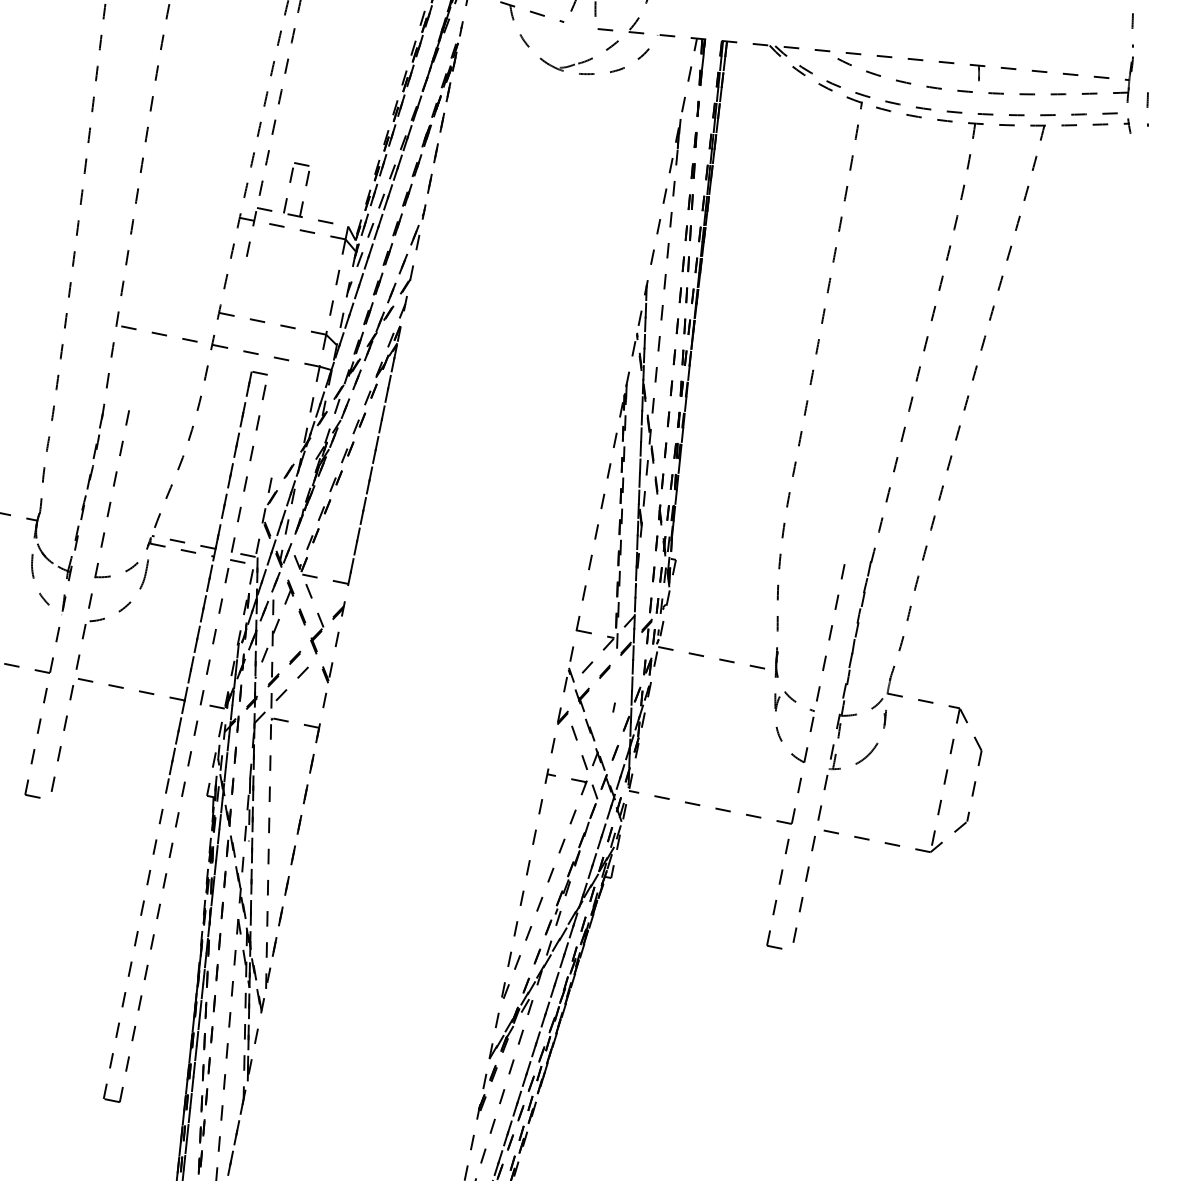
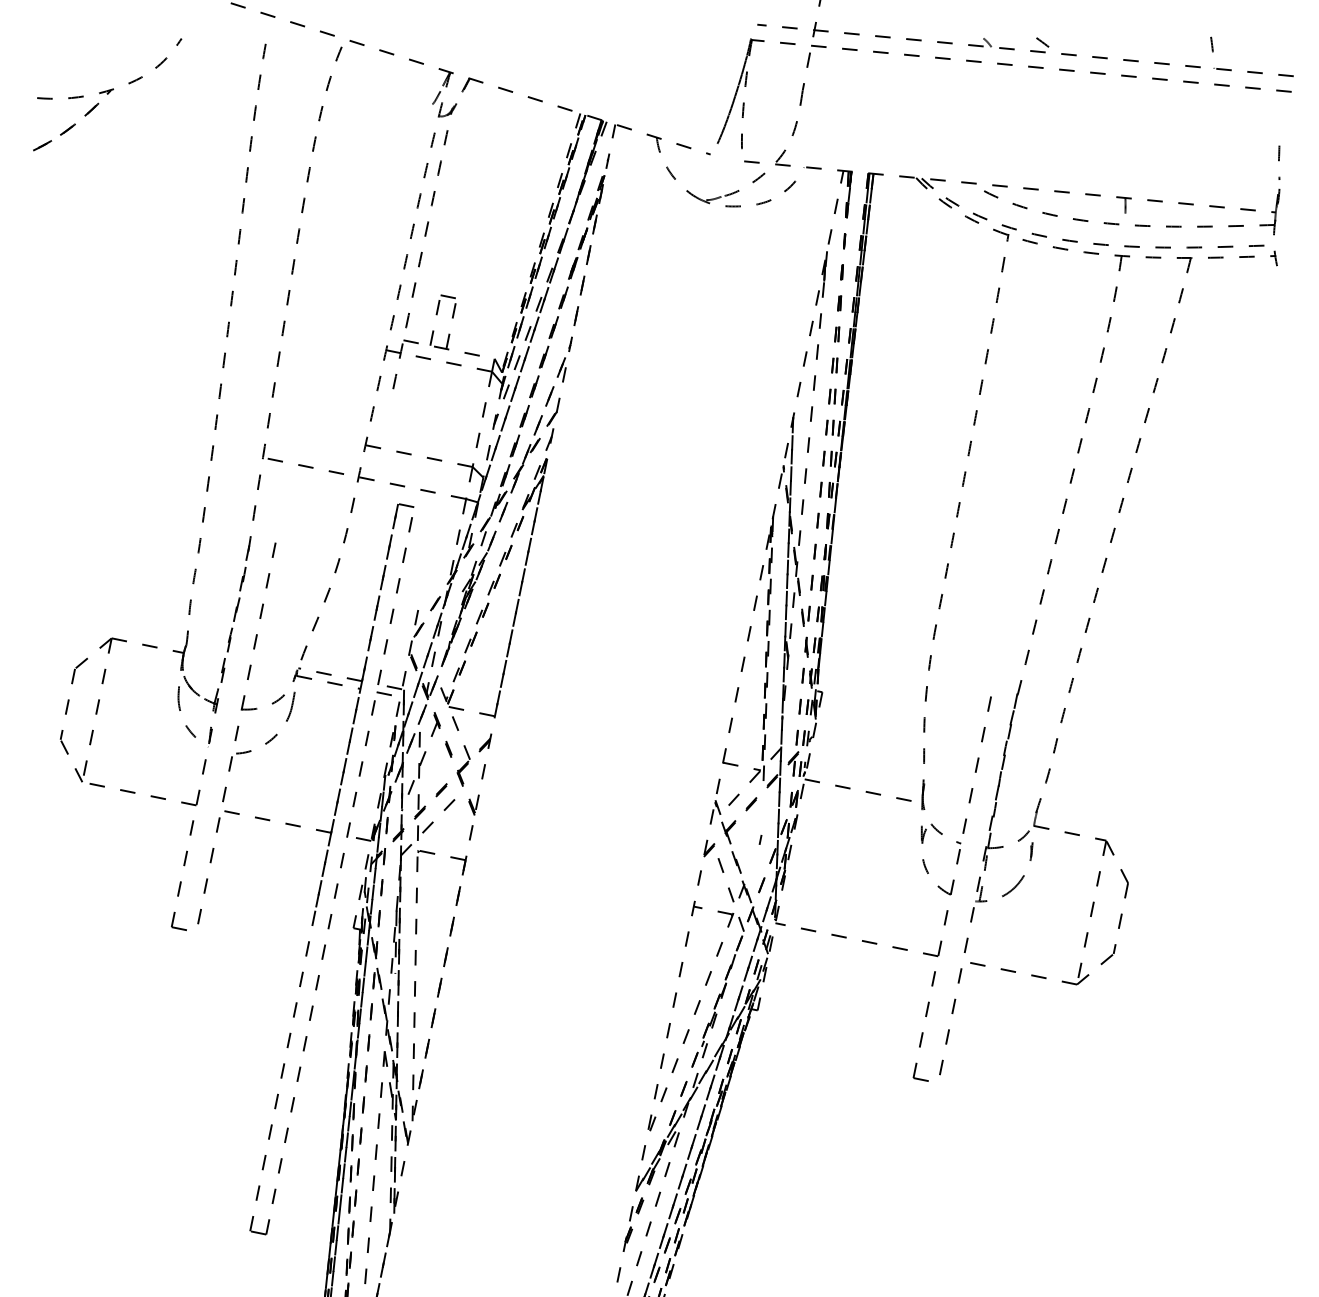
curve: (1148, 108) -> (1294, 240), removed

